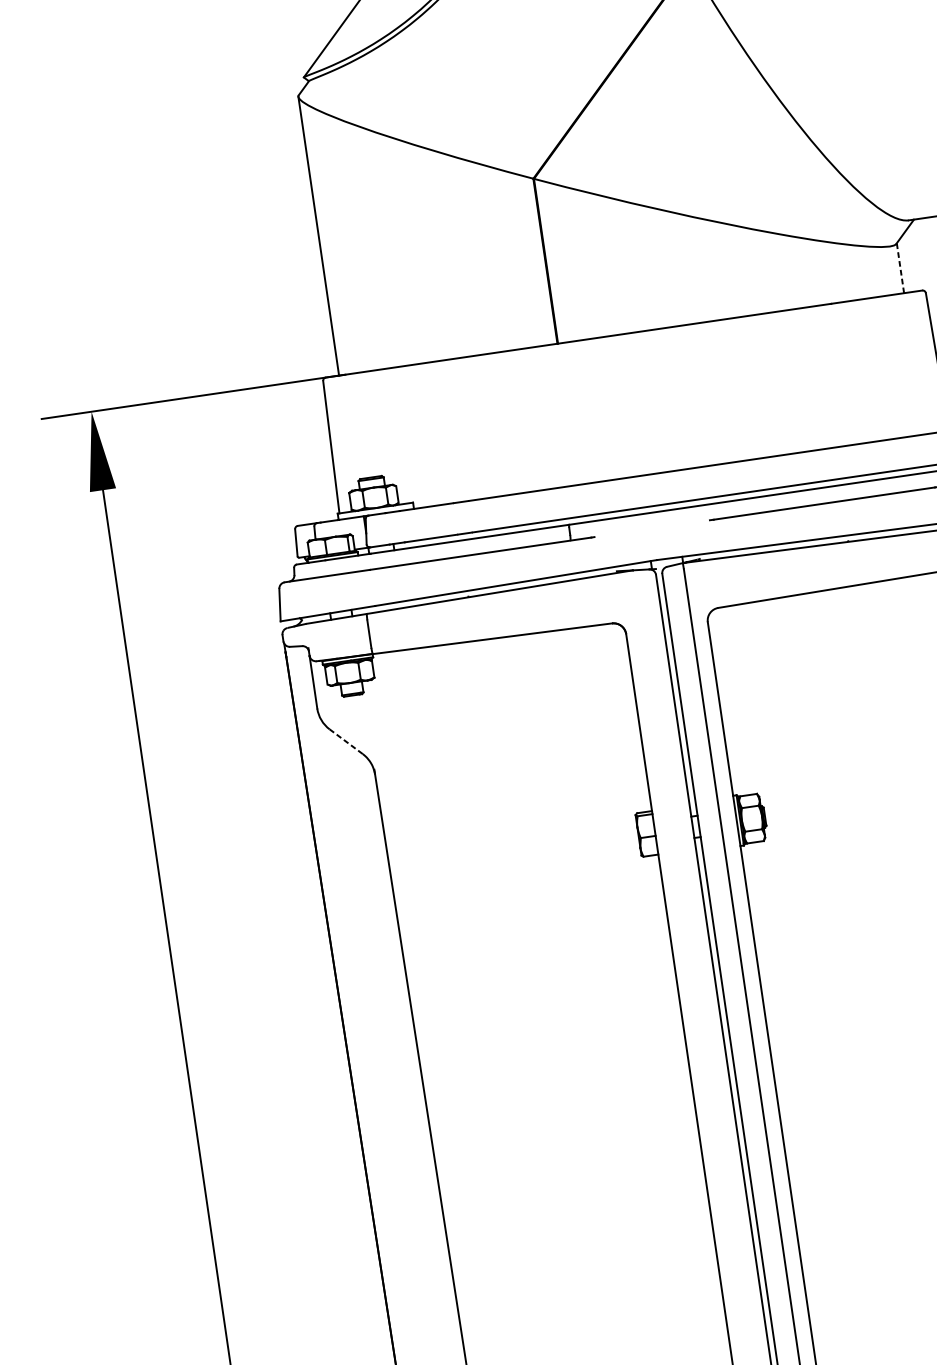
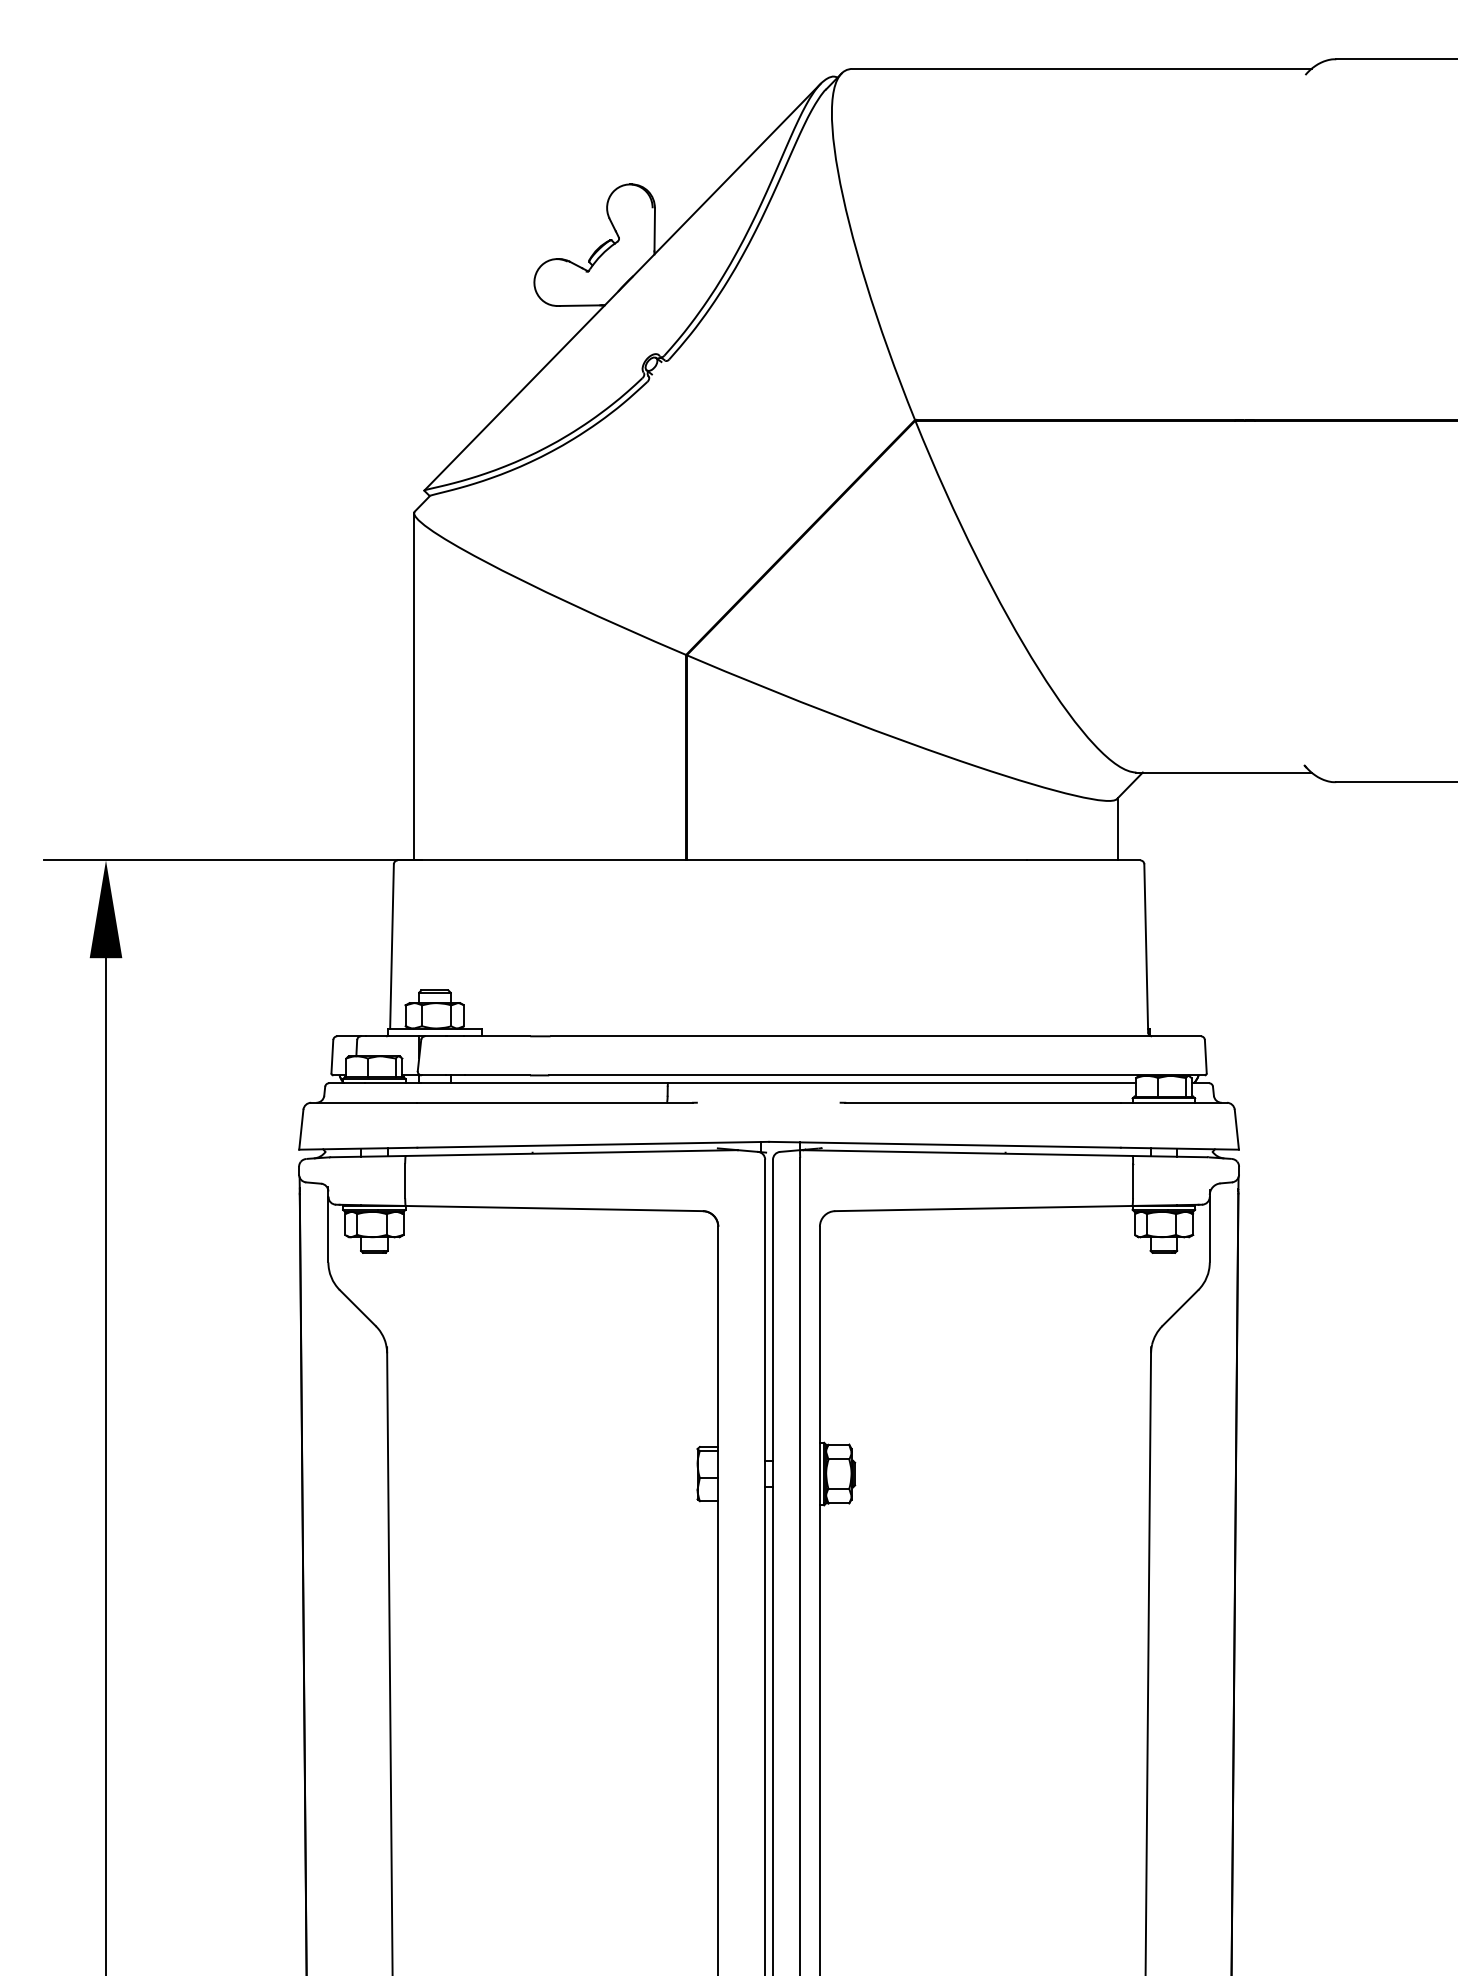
line: (900, 267) -> (1117, 828), dashed -> solid
line: (345, 741) -> (357, 1307), dashed -> solid

